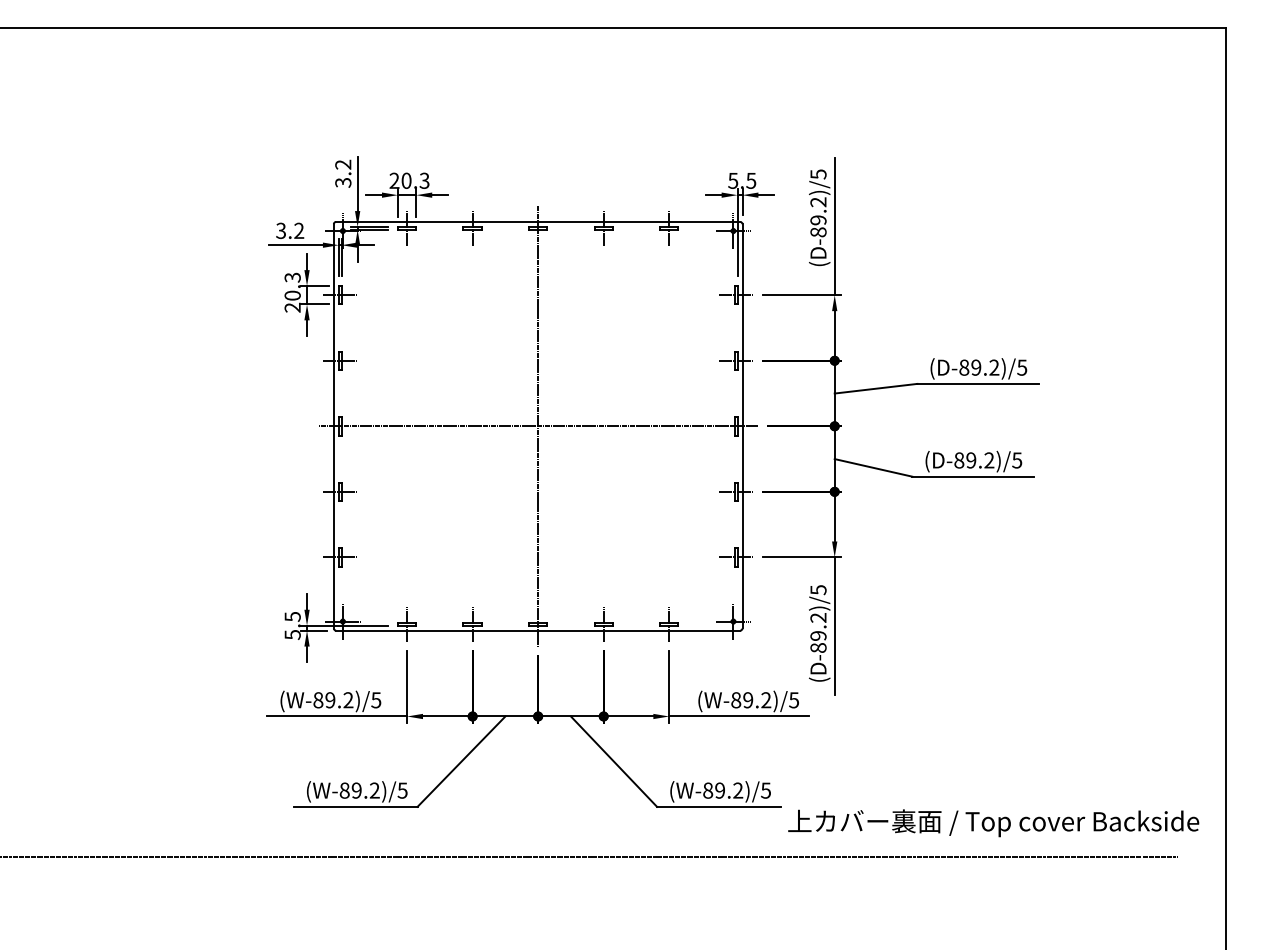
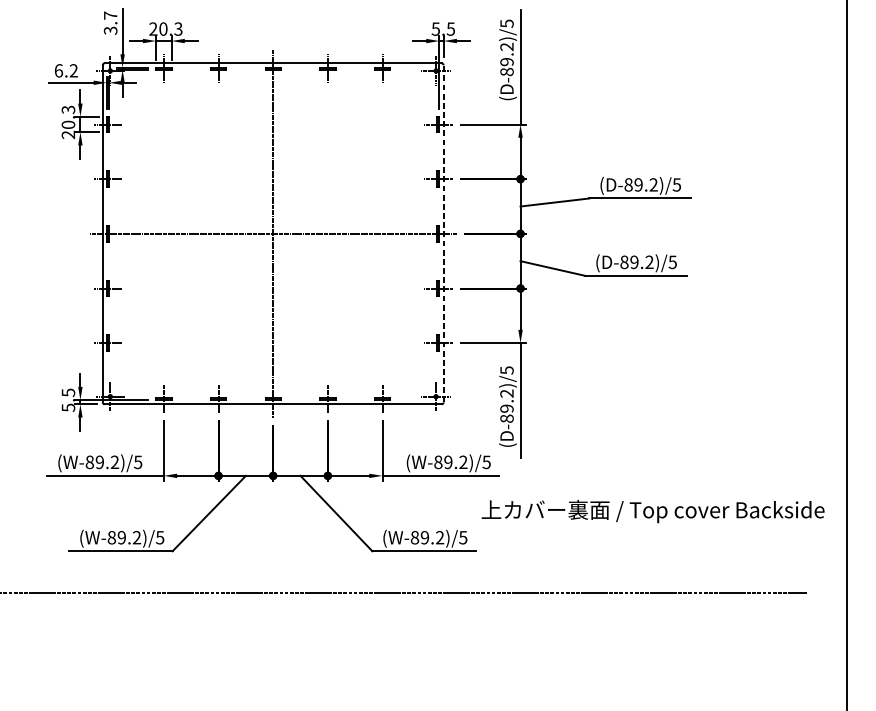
text: (343, 164) -> (110, 15), 3.2 -> 3.7
text: (281, 230) -> (59, 70), 3.2 -> 6.2
line: (742, 425) -> (443, 233), solid -> dashed
text: (993, 823) -> (652, 511), moved

